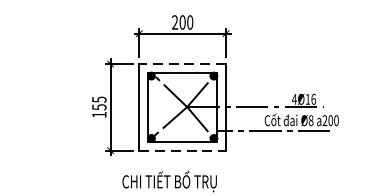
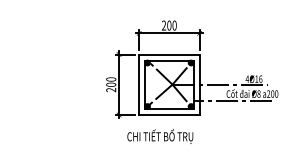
line: (181, 63) -> (168, 54), dashed -> solid
text: (99, 106) -> (111, 84), 155 -> 200
line: (182, 151) -> (169, 115), dashed -> solid

